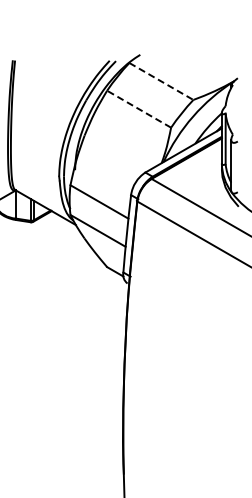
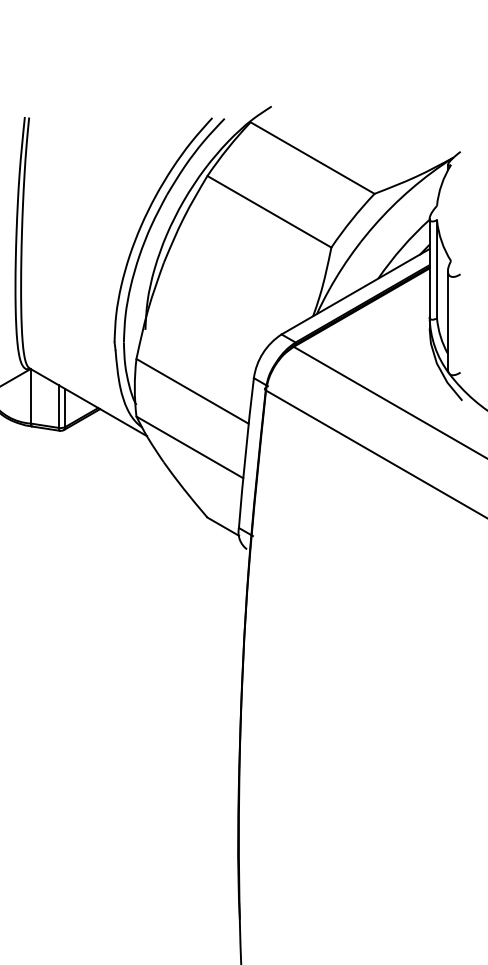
line: (161, 81) -> (312, 158), dashed -> solid
line: (139, 109) -> (270, 212), dashed -> solid

